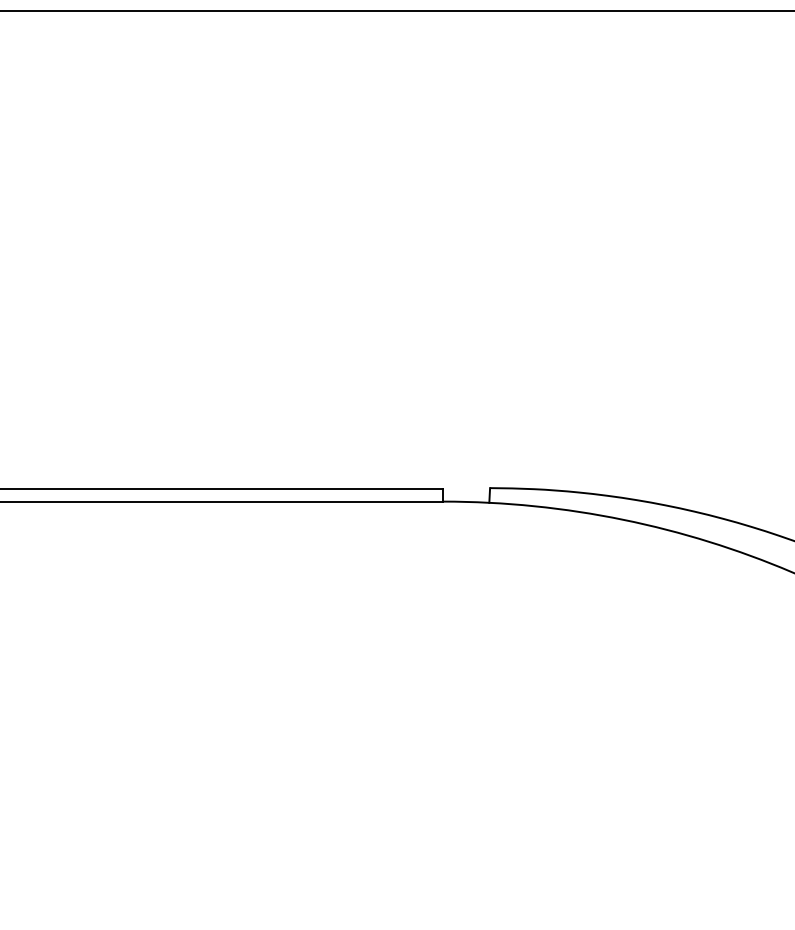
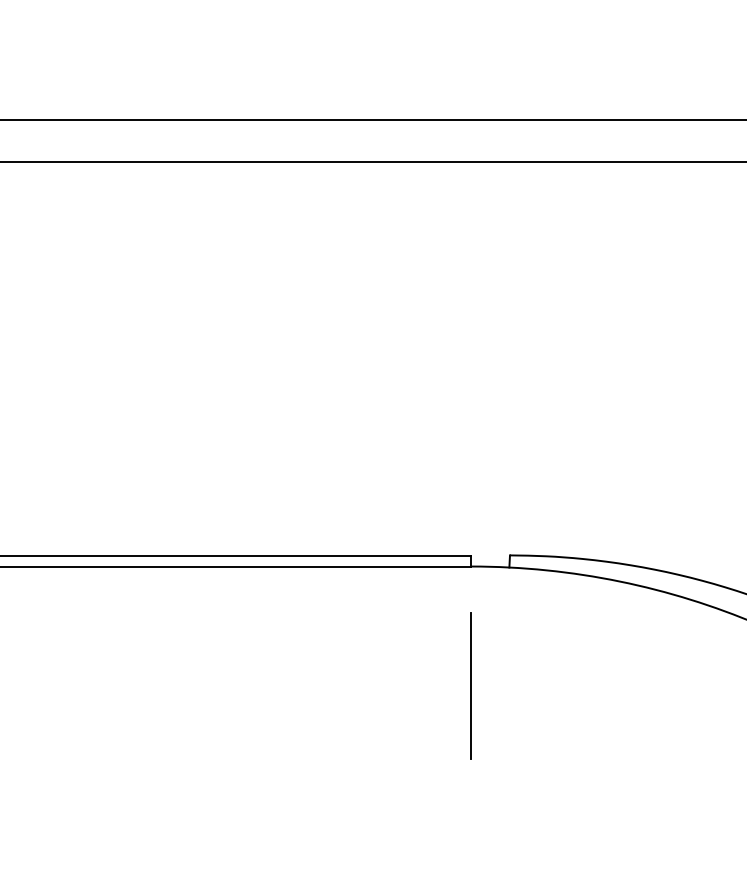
line: (442, 645) -> (470, 685), added

